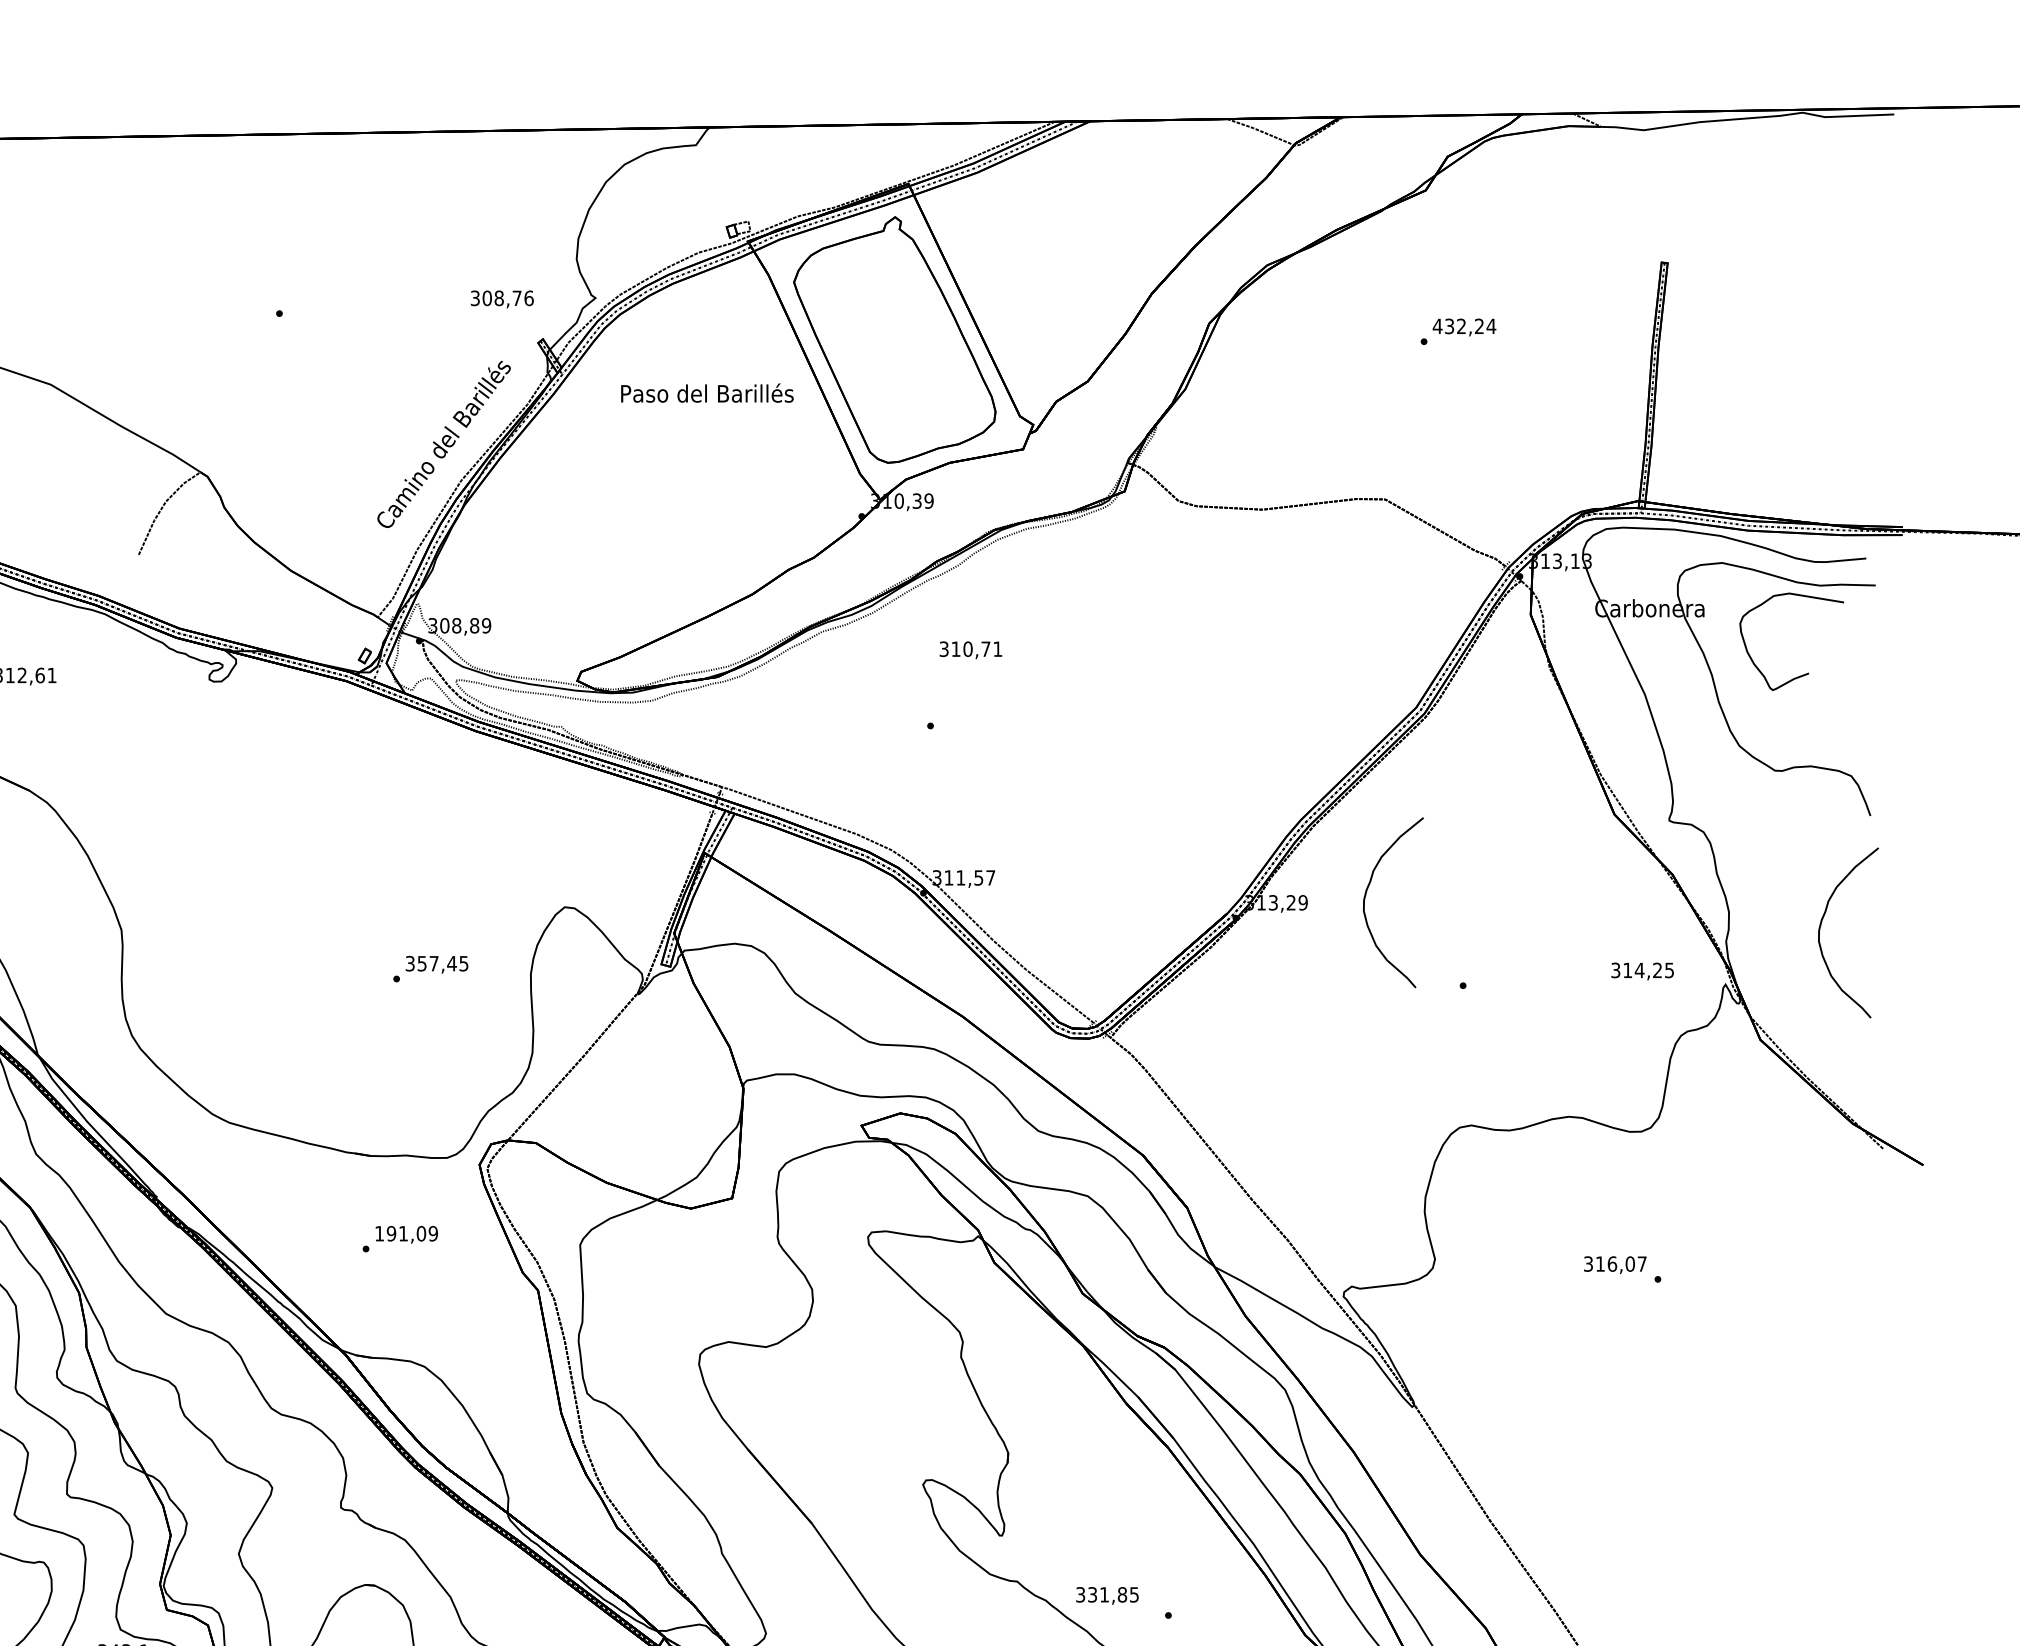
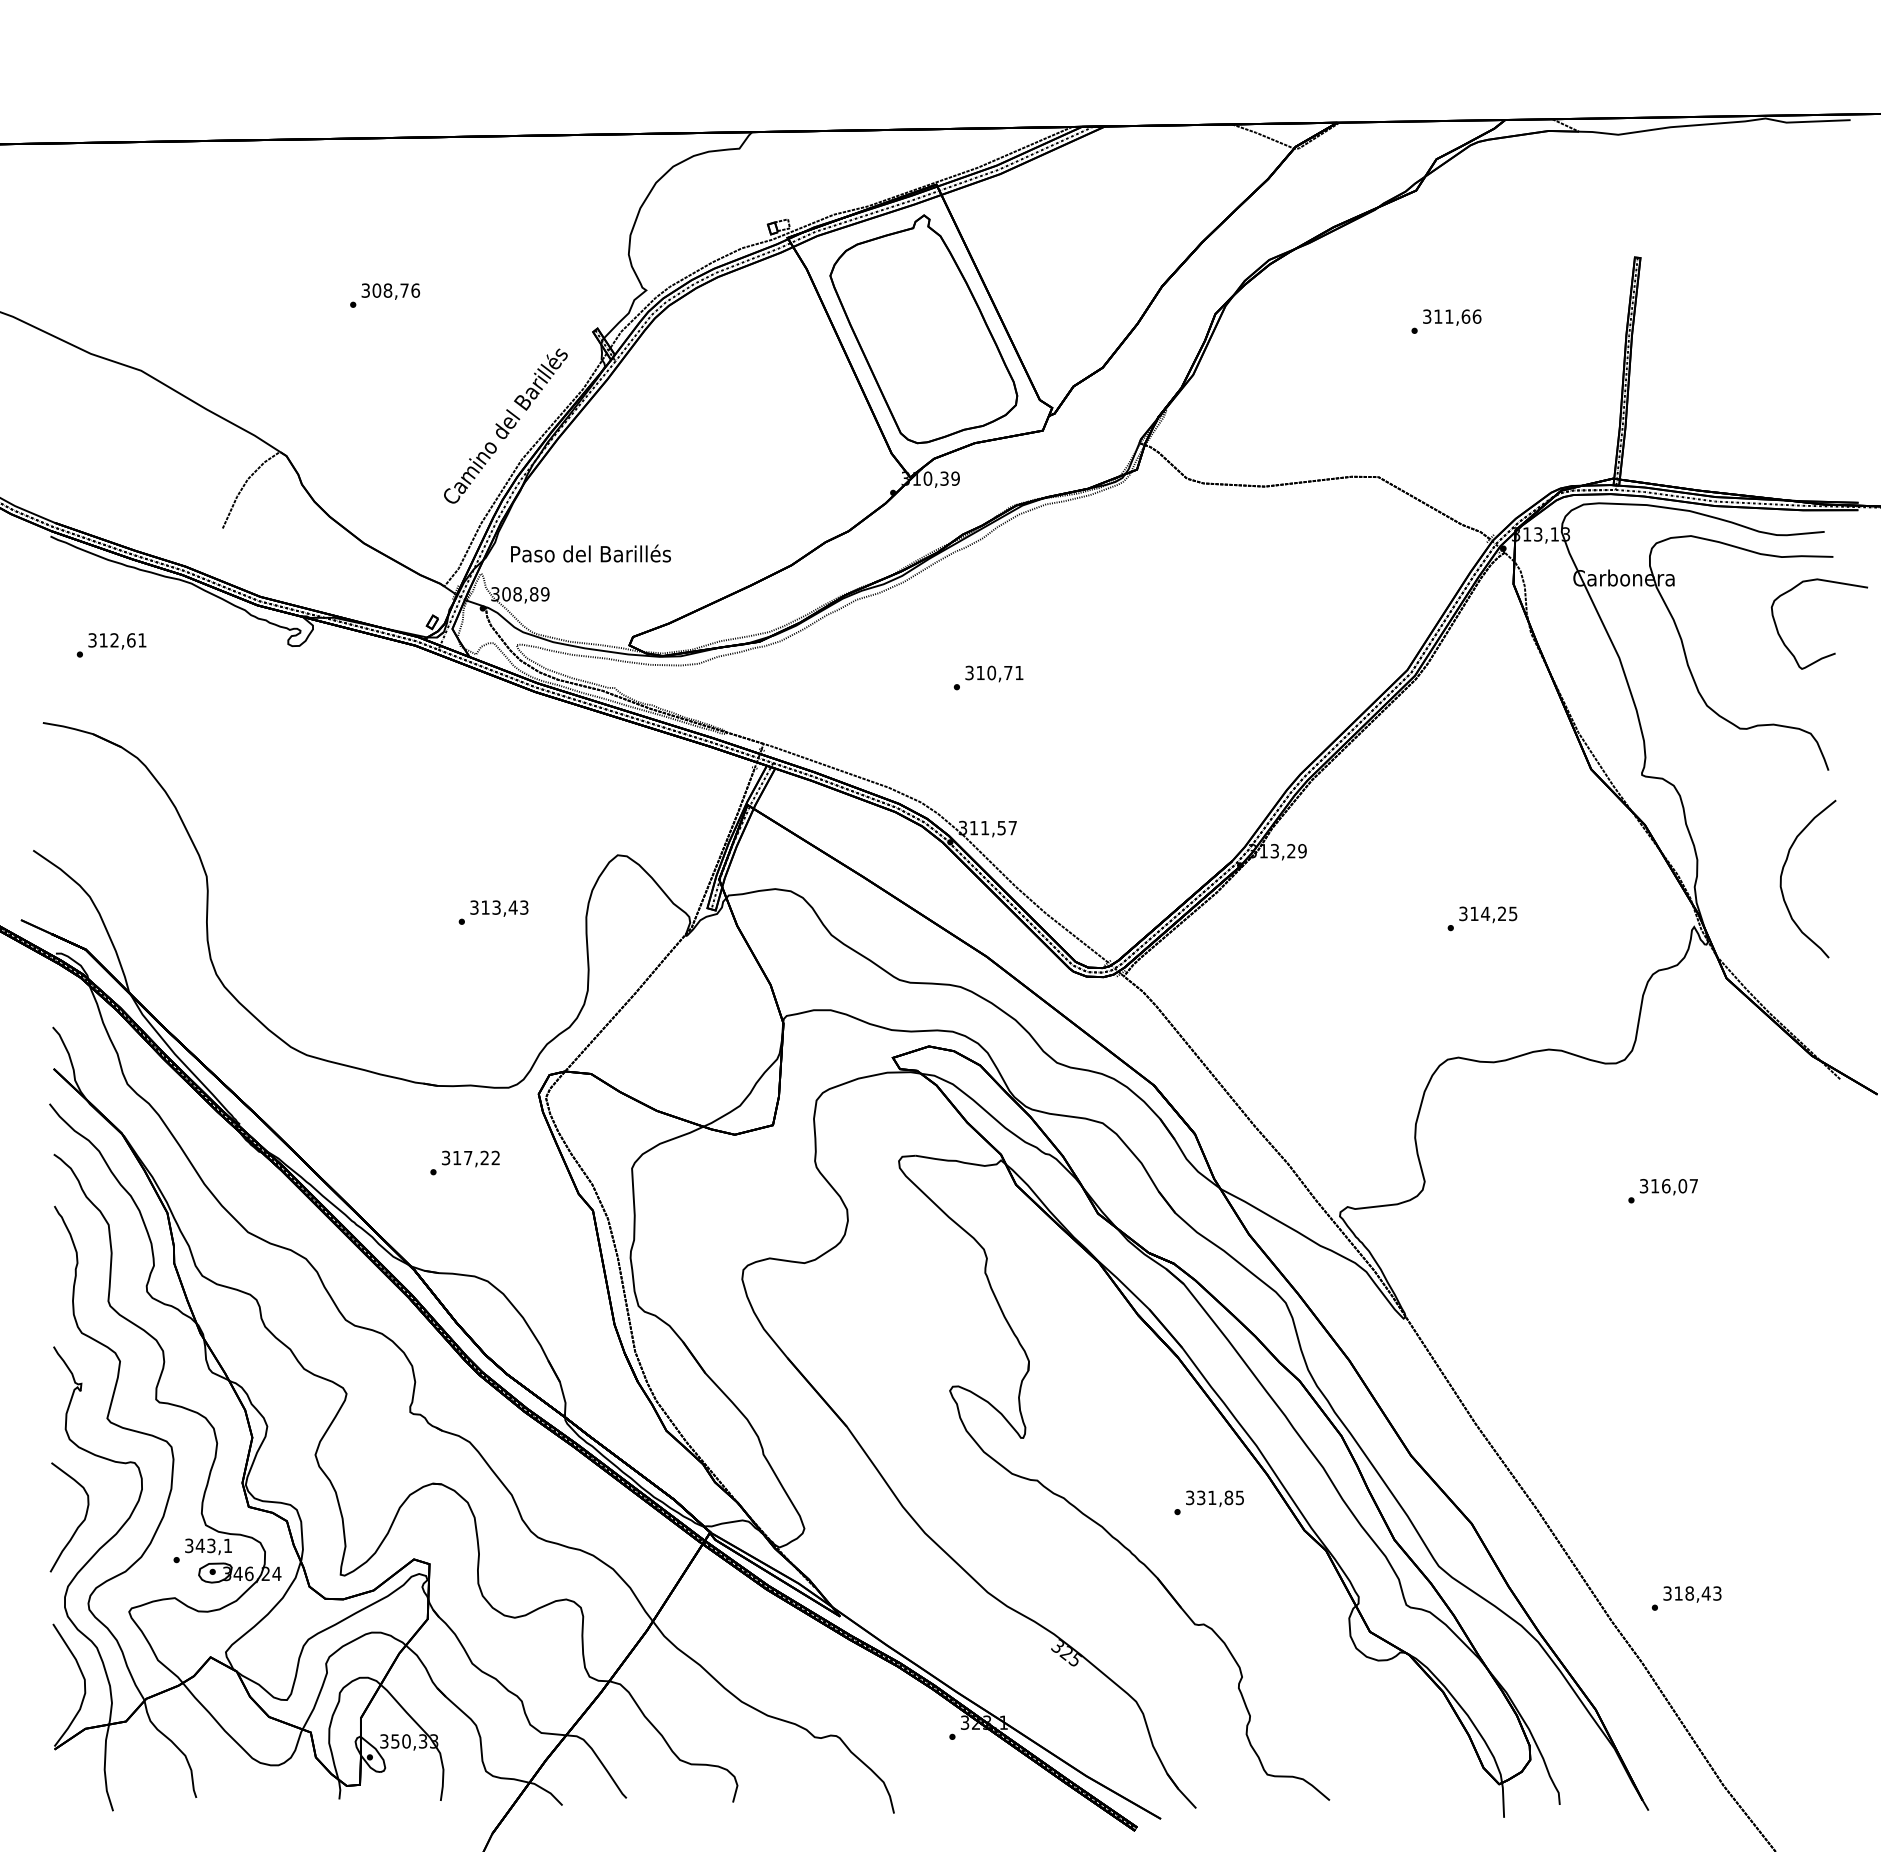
text: (501, 299) -> (390, 291), moved
text: (1463, 326) -> (1451, 316), 432,24 -> 311,66
text: (706, 393) -> (590, 553), moved
text: (971, 649) -> (994, 673), moved
curve: (1802, 674) -> (1829, 654), moved
curve: (1366, 894) -> (1361, 843), removed
text: (442, 963) -> (504, 907), 357,45 -> 313,43
text: (1642, 971) -> (1488, 914), moved
text: (407, 1233) -> (471, 1157), 191,09 -> 317,22
text: (1614, 1265) -> (1668, 1187), moved
text: (1106, 1595) -> (1214, 1498), moved

